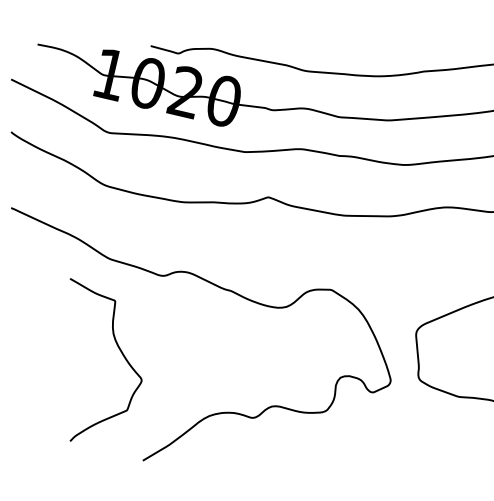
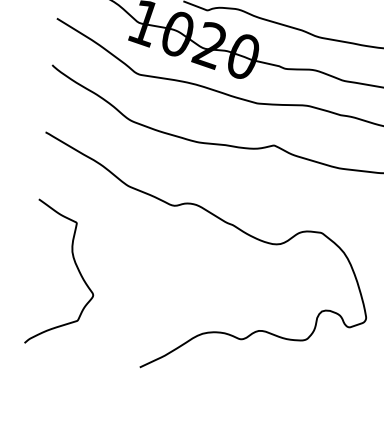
curve: (120, 352) -> (76, 268), moved

